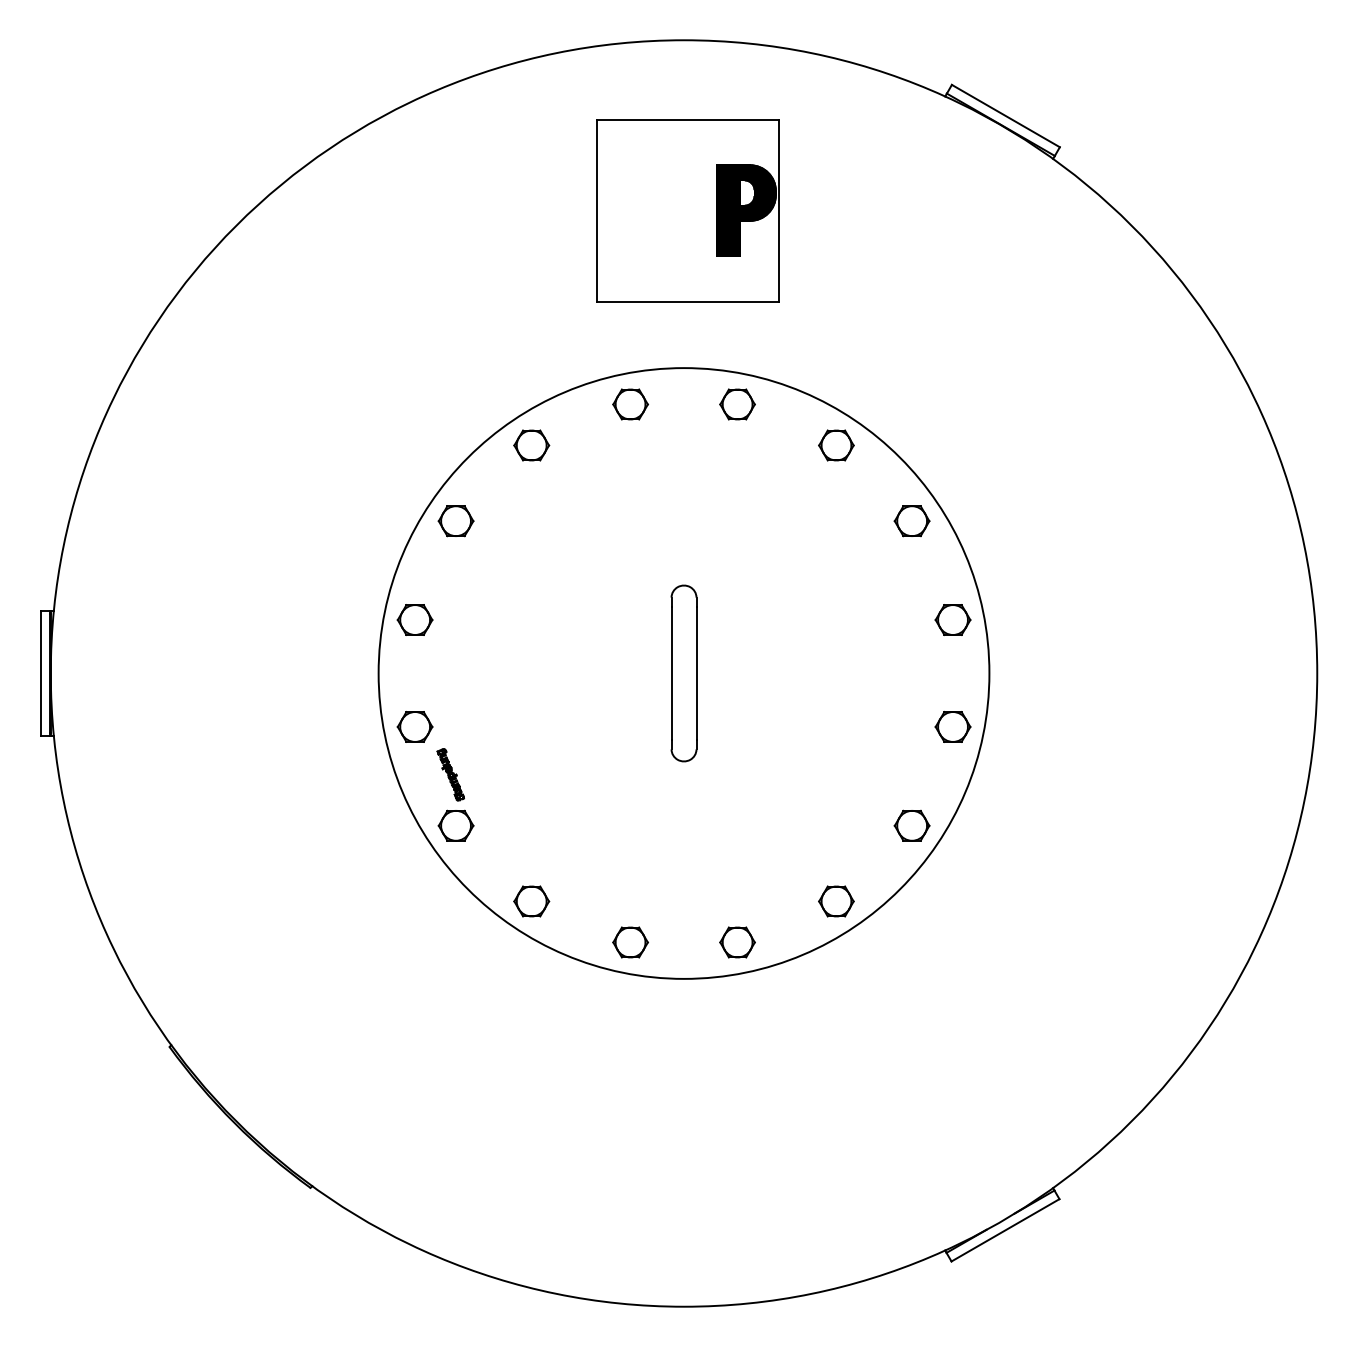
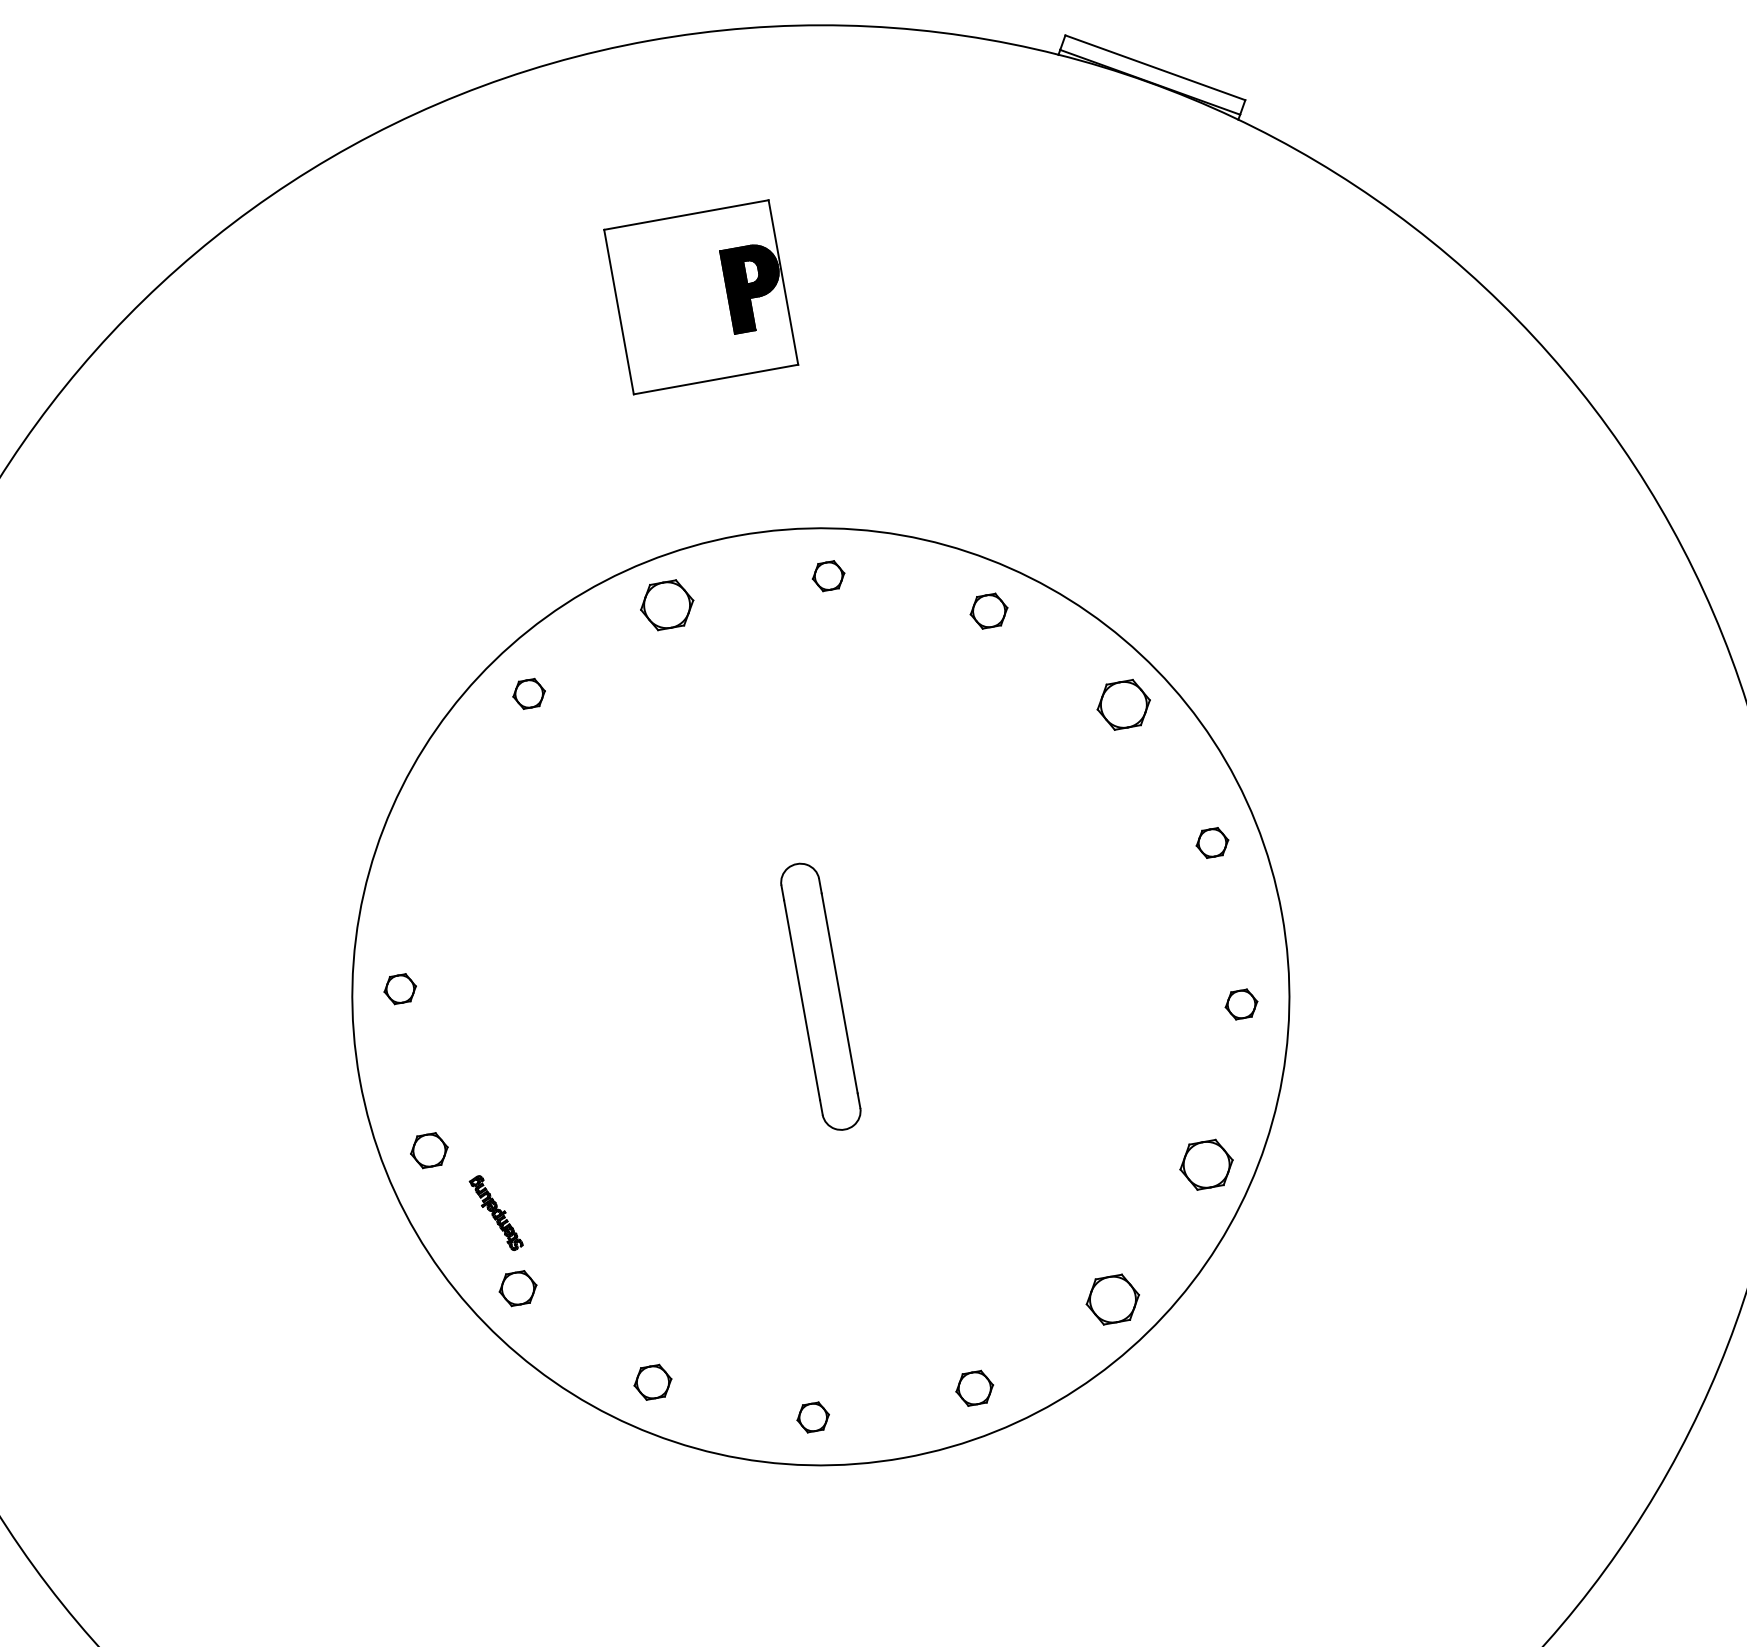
part: (687, 210) -> (700, 296), size x0.6
part: (737, 404) -> (828, 576), size x0.6
part: (531, 445) -> (528, 694), size x0.6
part: (836, 445) -> (989, 611), size x0.7
part: (455, 521) -> (434, 829), removed
part: (414, 619) -> (399, 988), size x0.6
part: (952, 619) -> (1211, 842), size x0.6
part: (414, 726) -> (428, 1150), size x0.7
part: (952, 726) -> (1240, 1003), size x0.6
part: (455, 825) -> (517, 1288), size x0.7
part: (531, 901) -> (652, 1382), size x0.7
part: (630, 942) -> (813, 1417), size x0.6
part: (737, 942) -> (974, 1388), size x0.7

